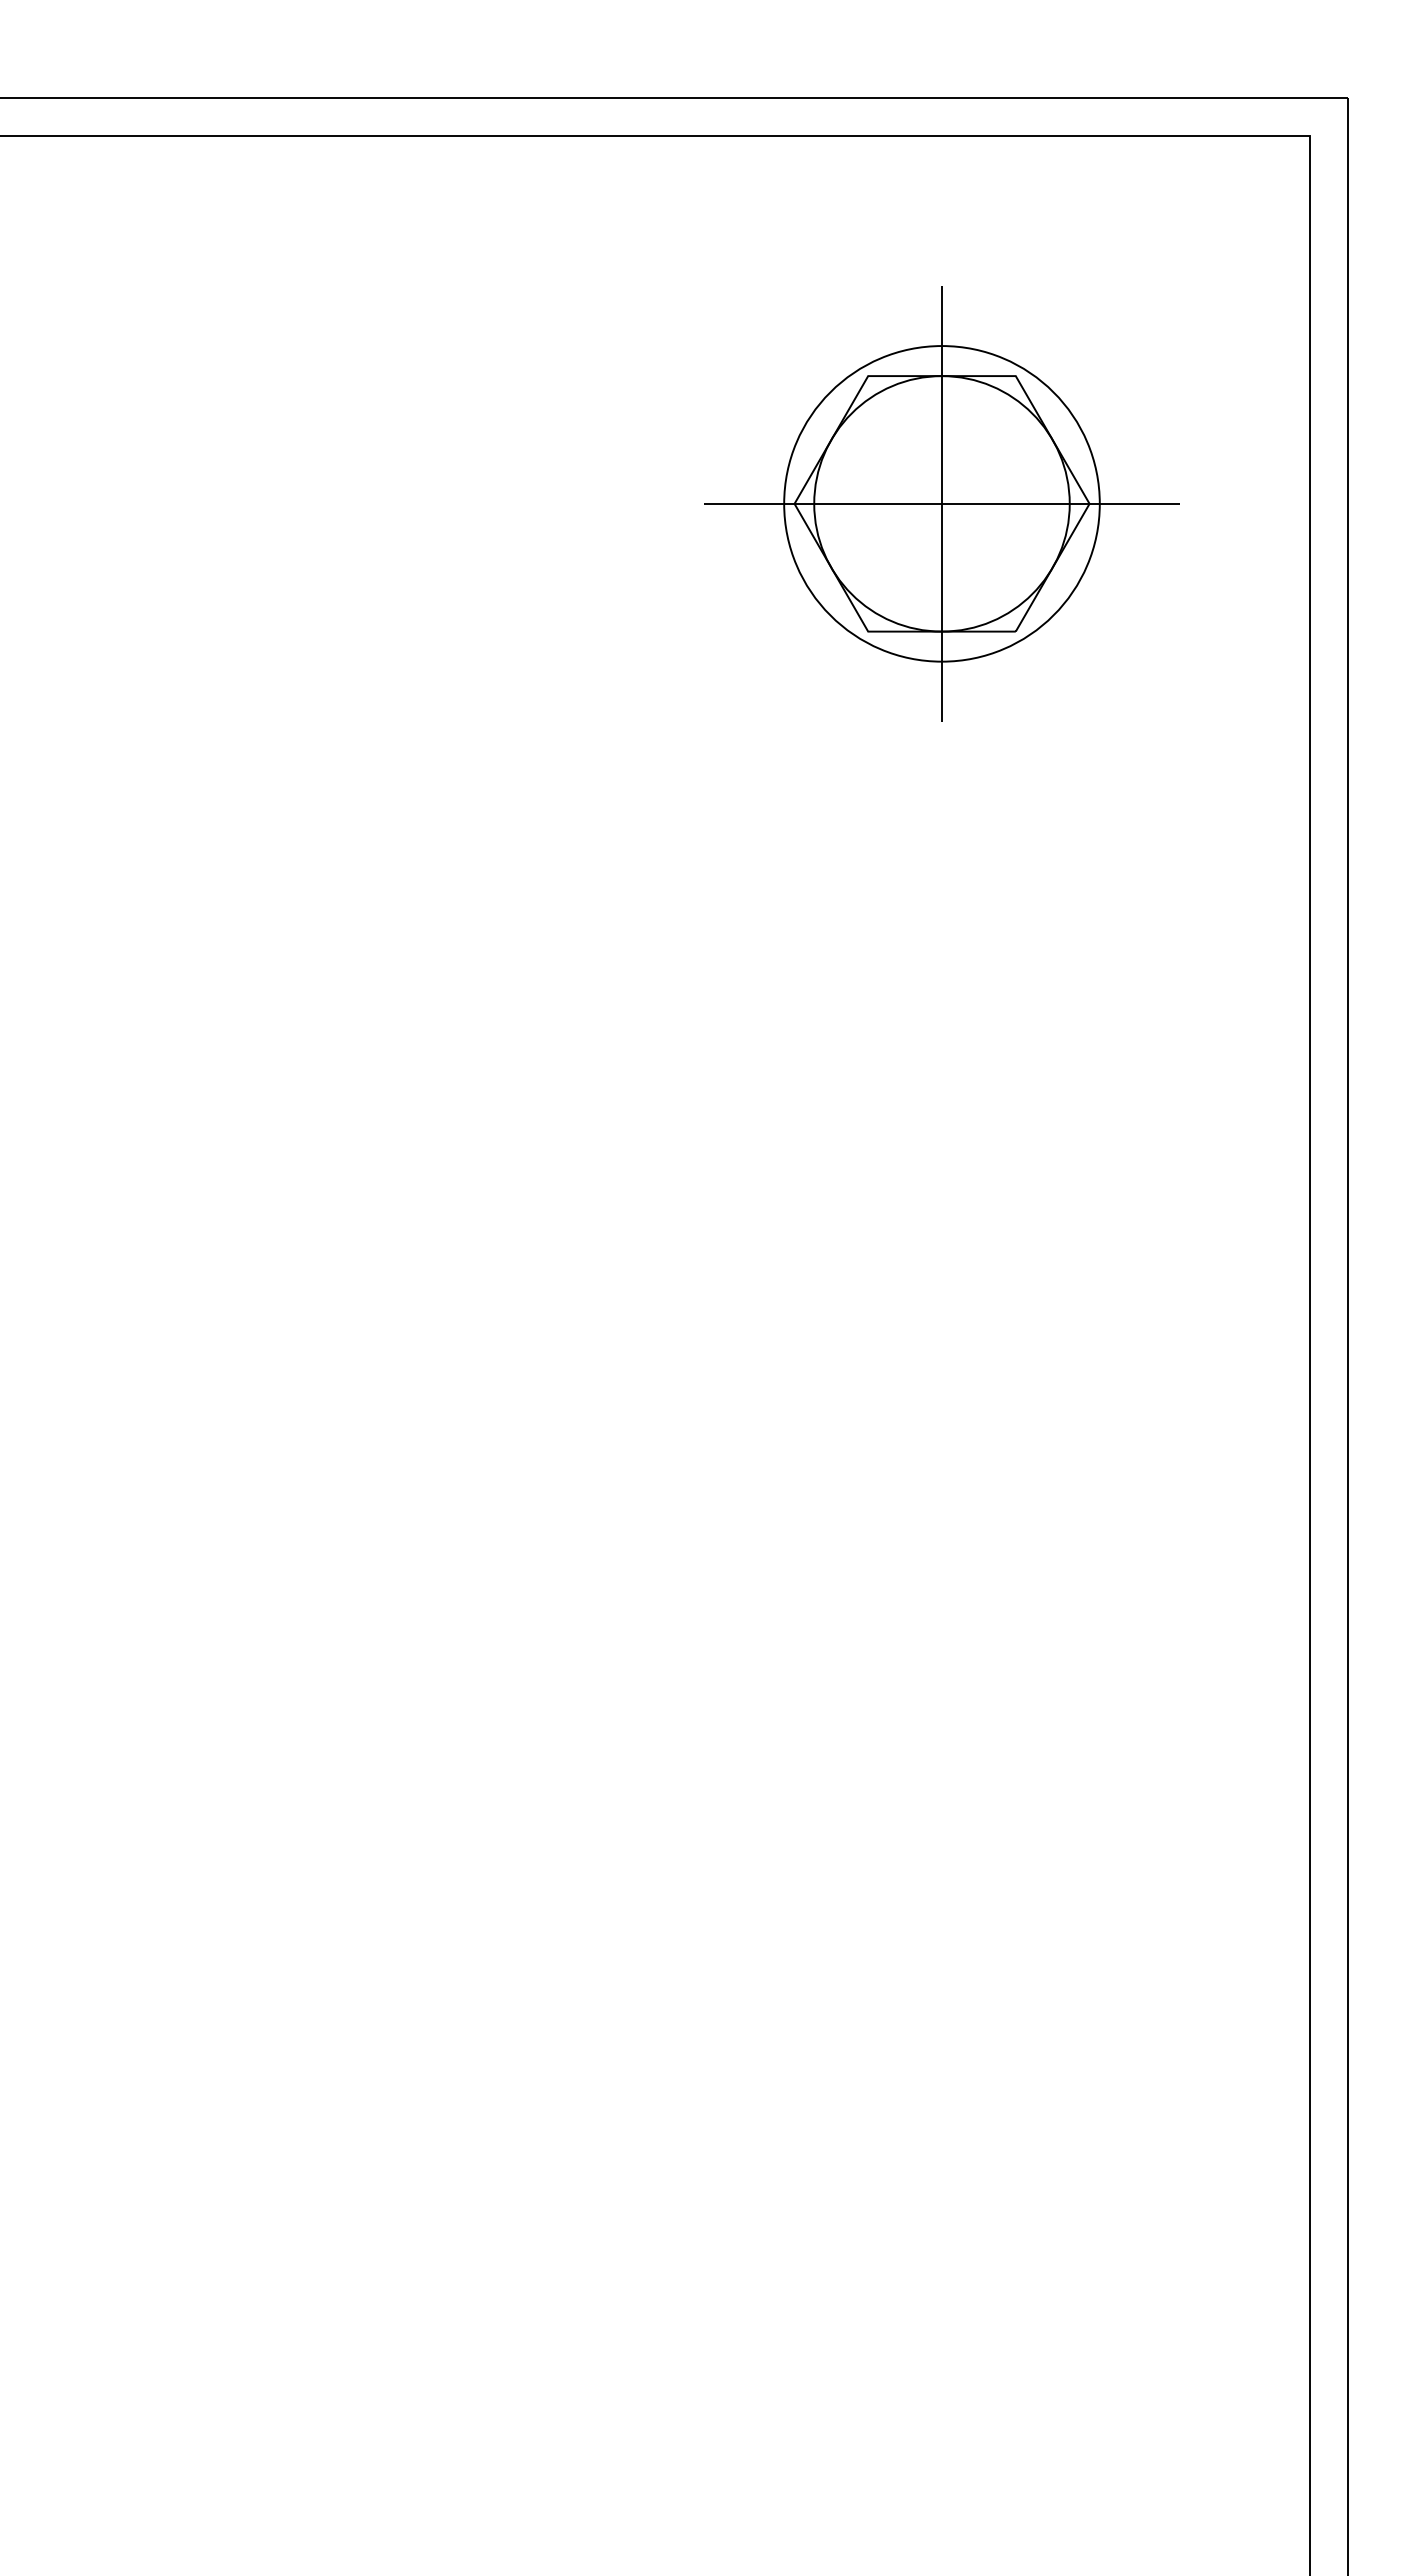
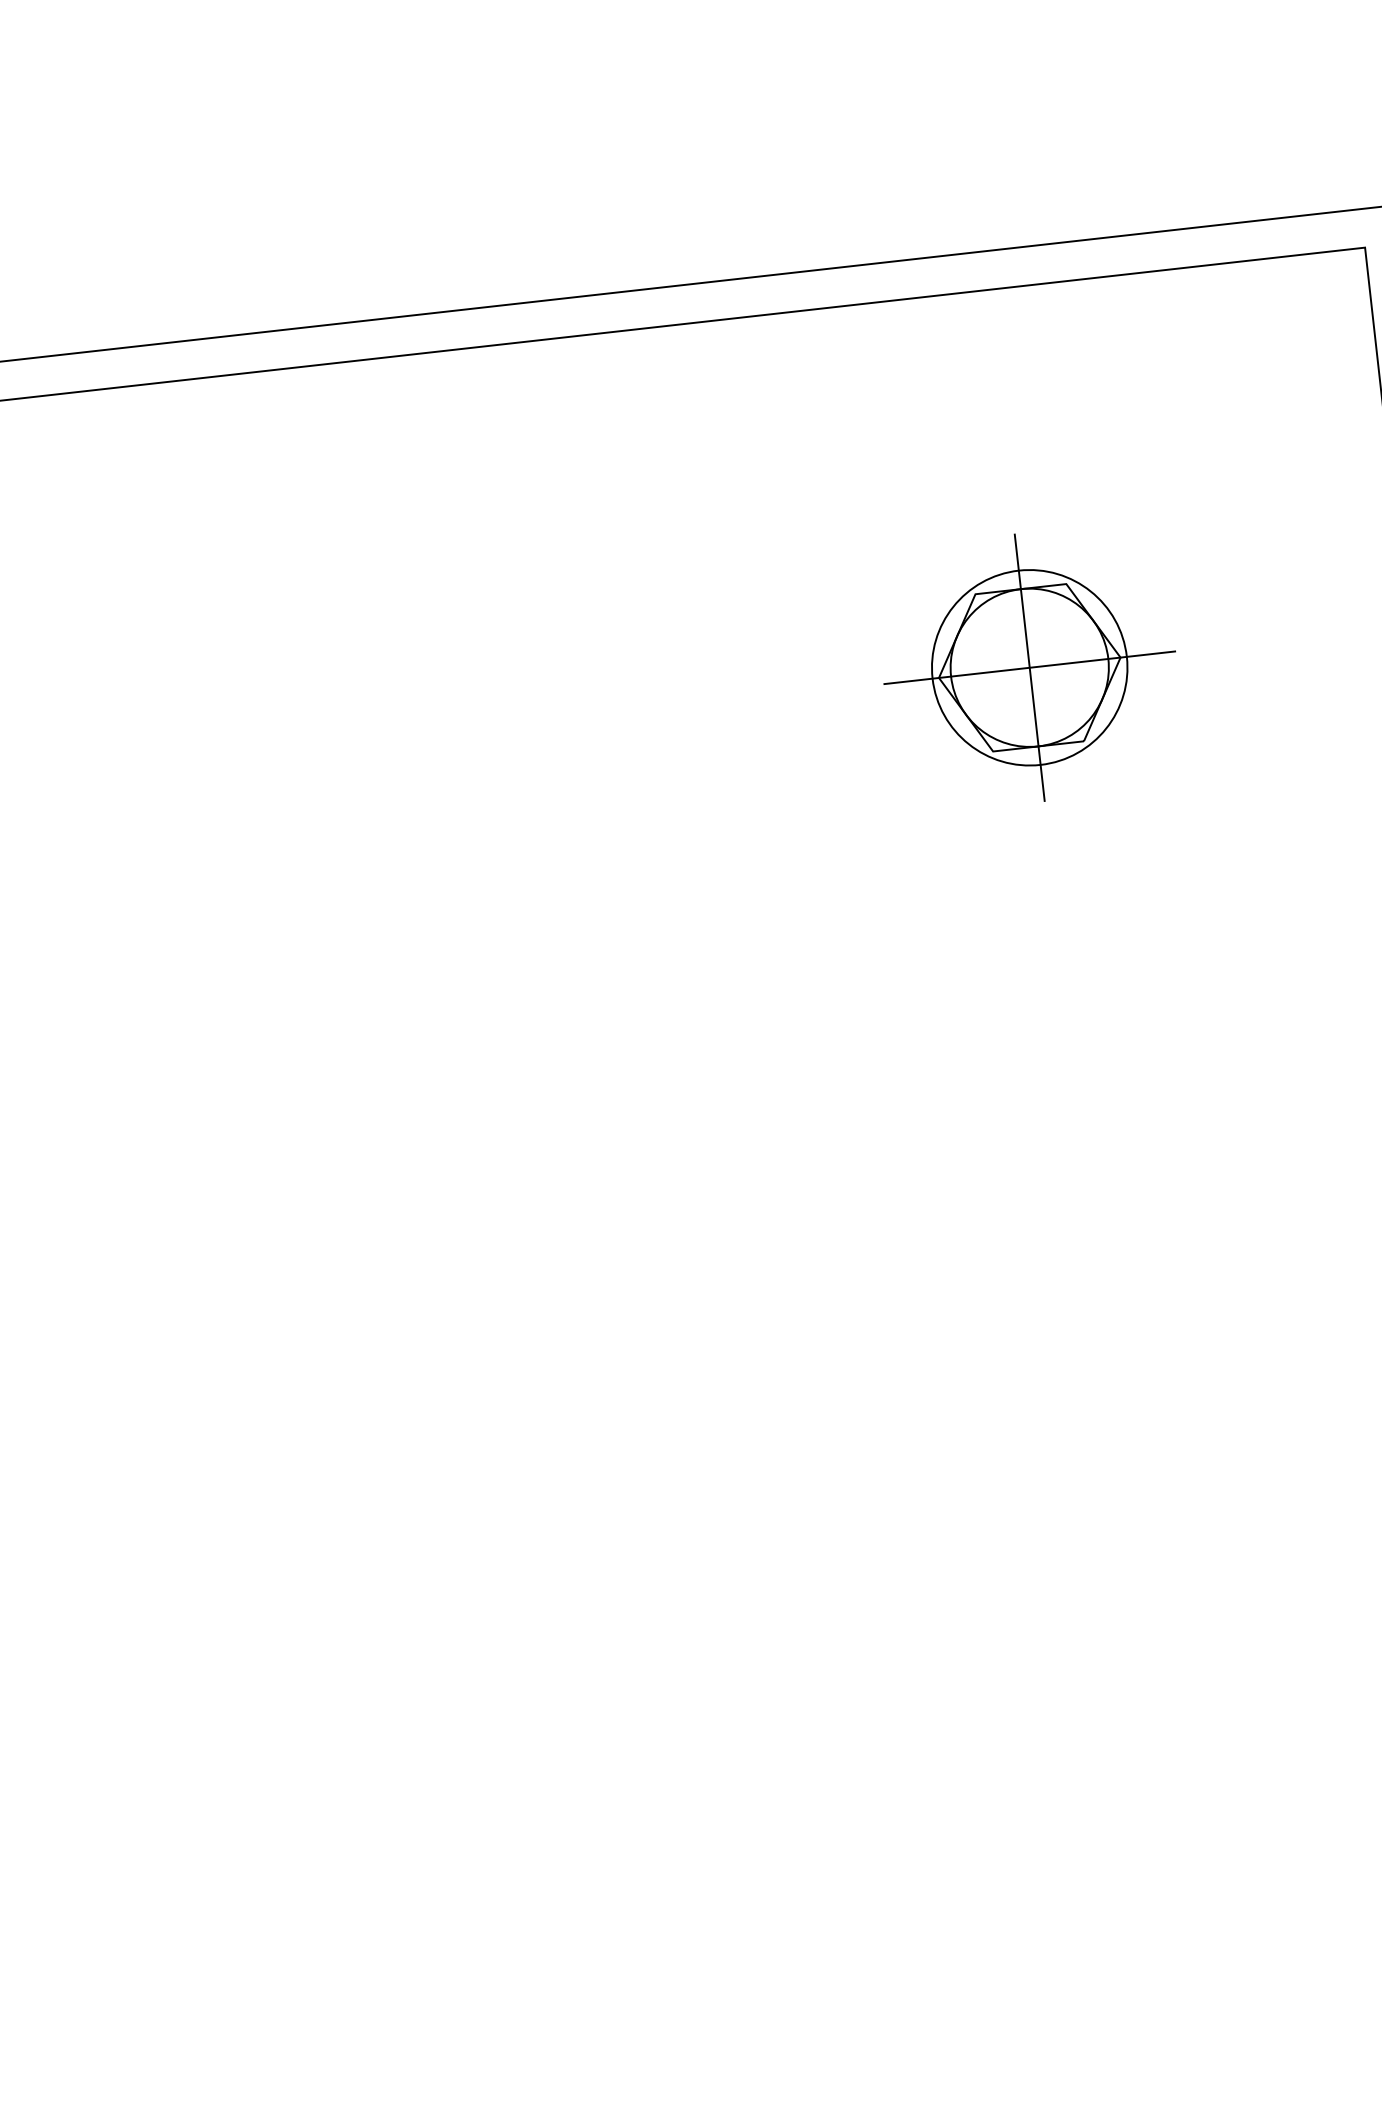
part: (941, 503) -> (1029, 667), size x0.6

